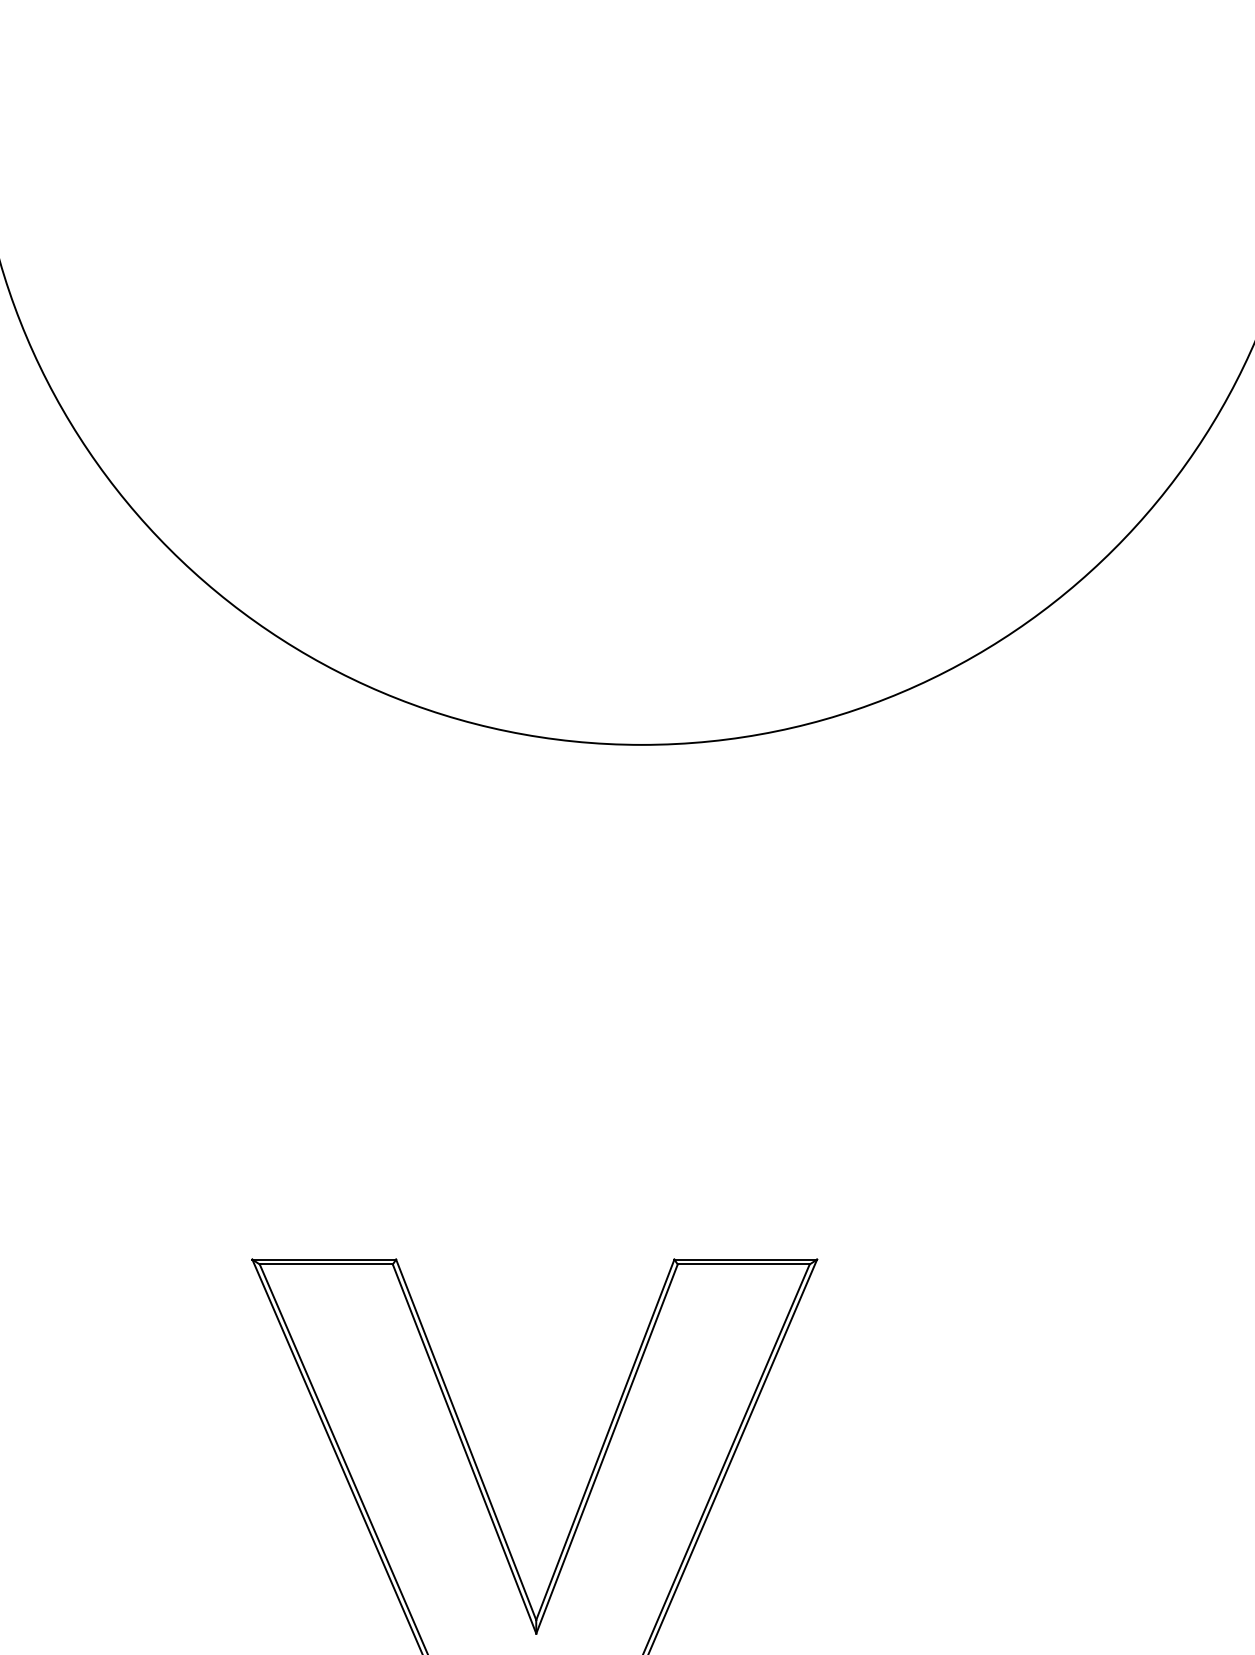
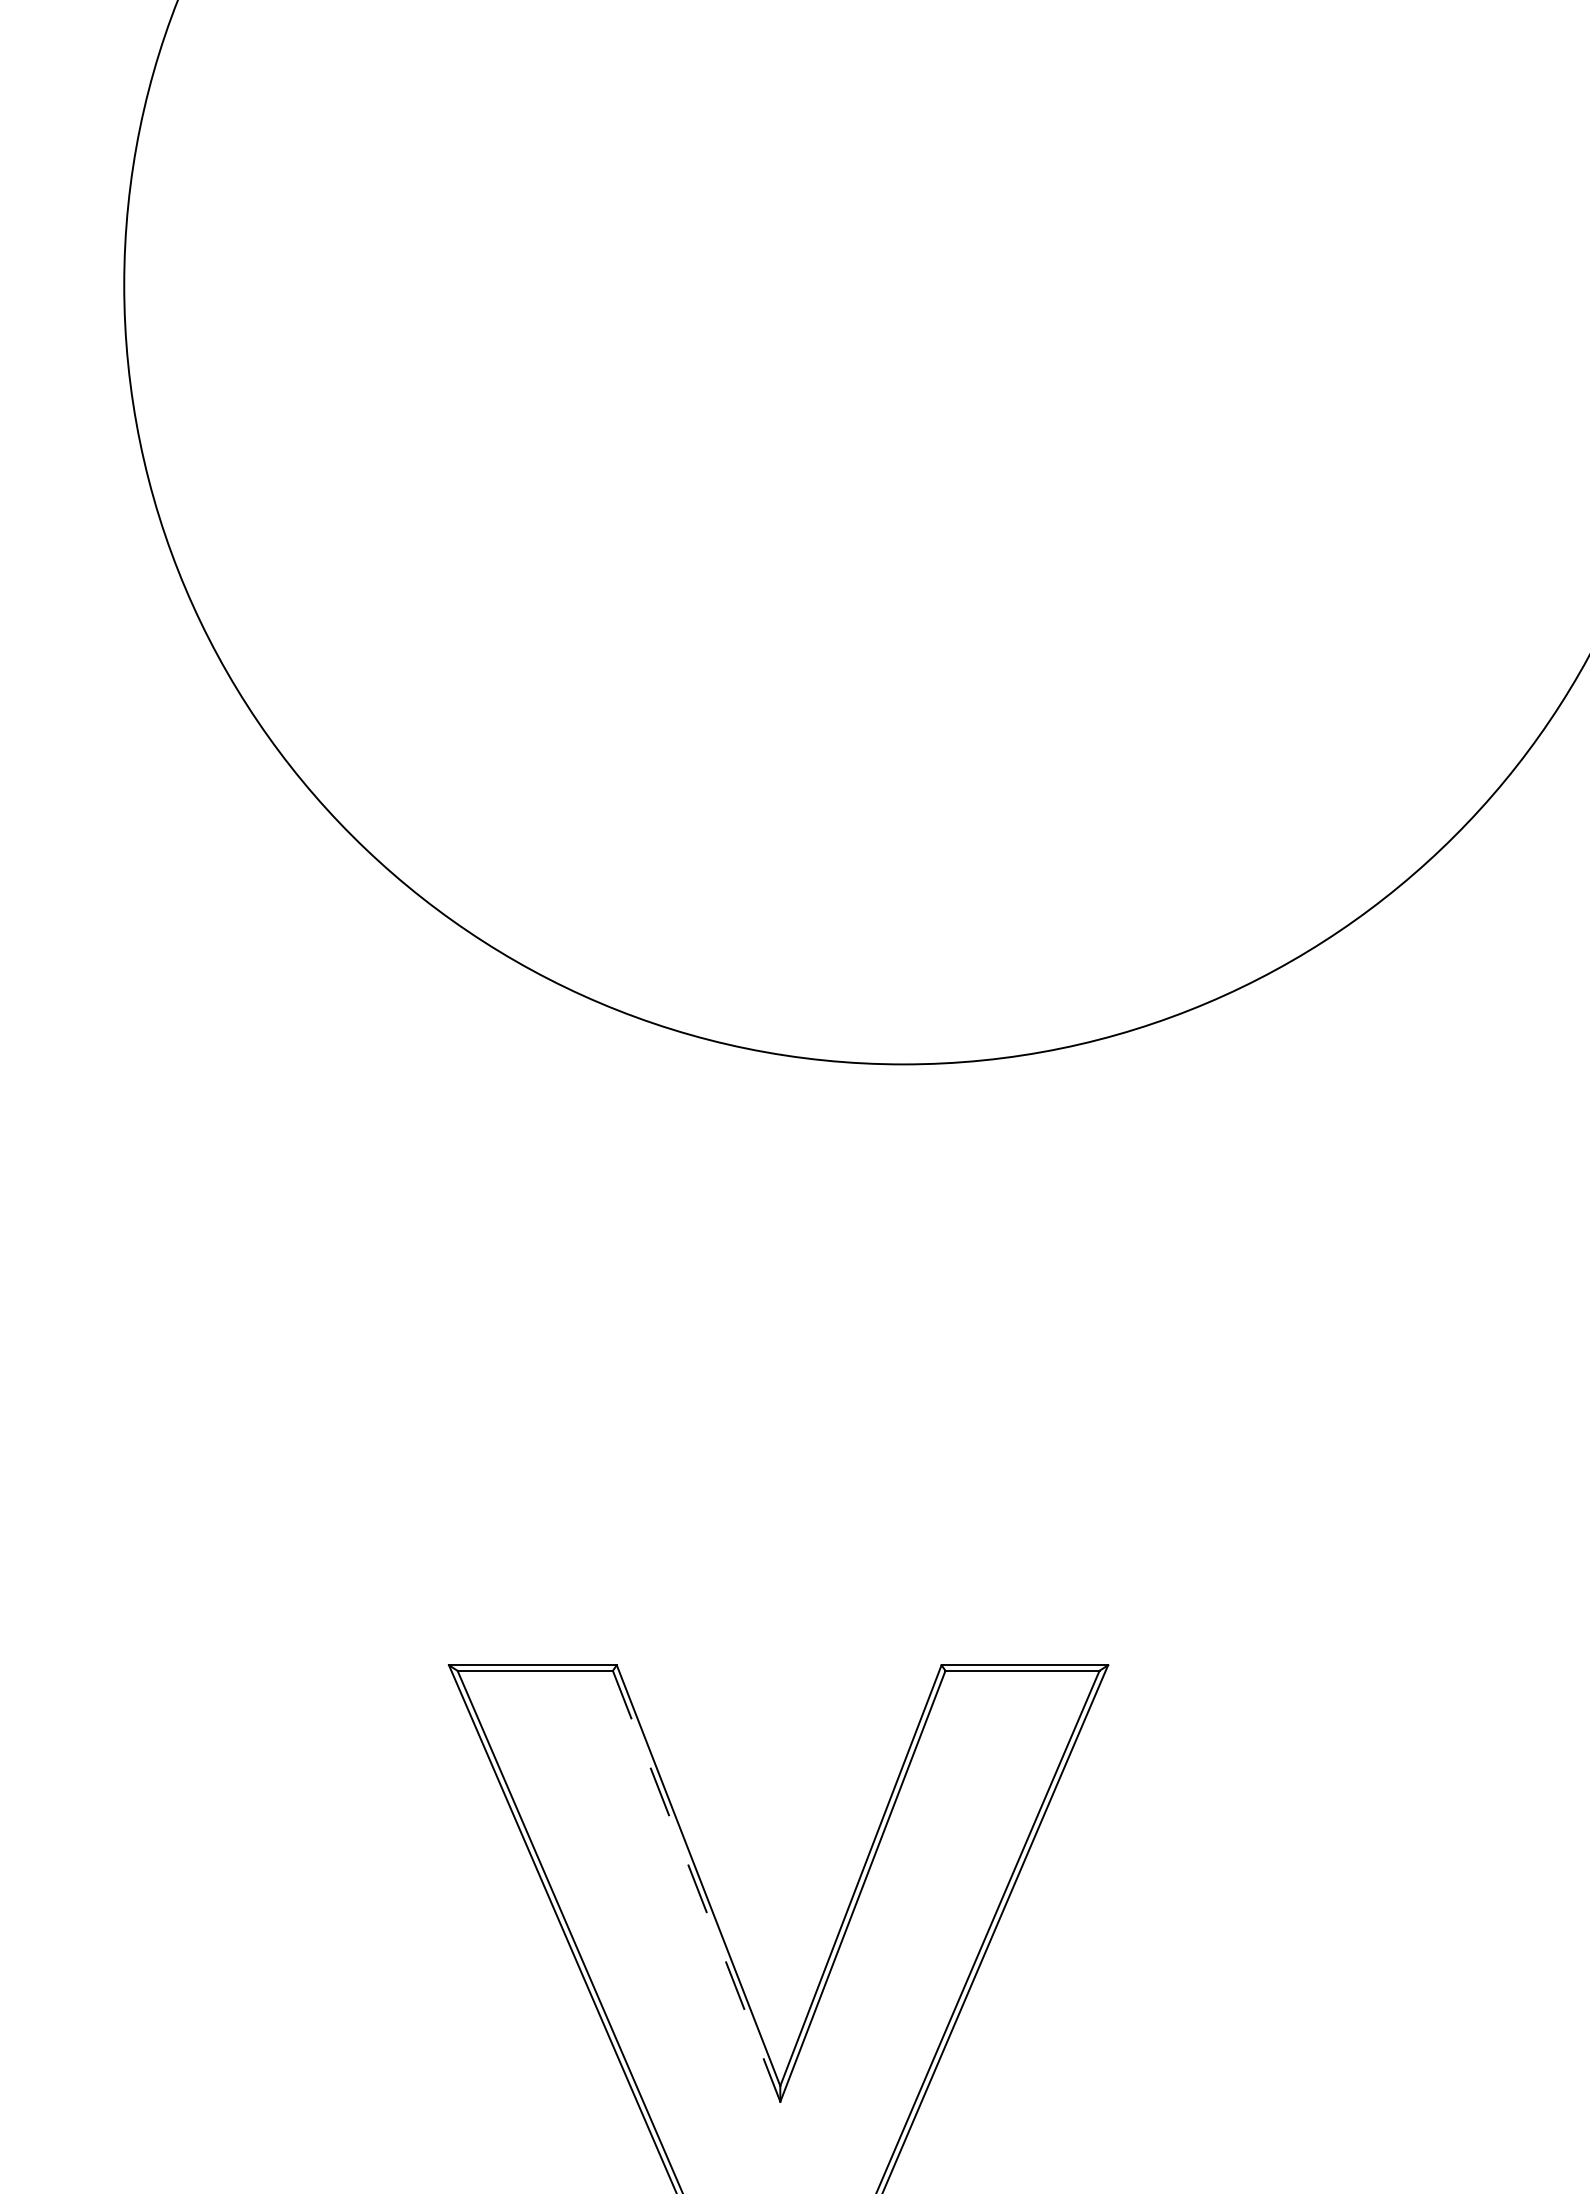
line: (464, 1449) -> (696, 1886), solid -> dashed

